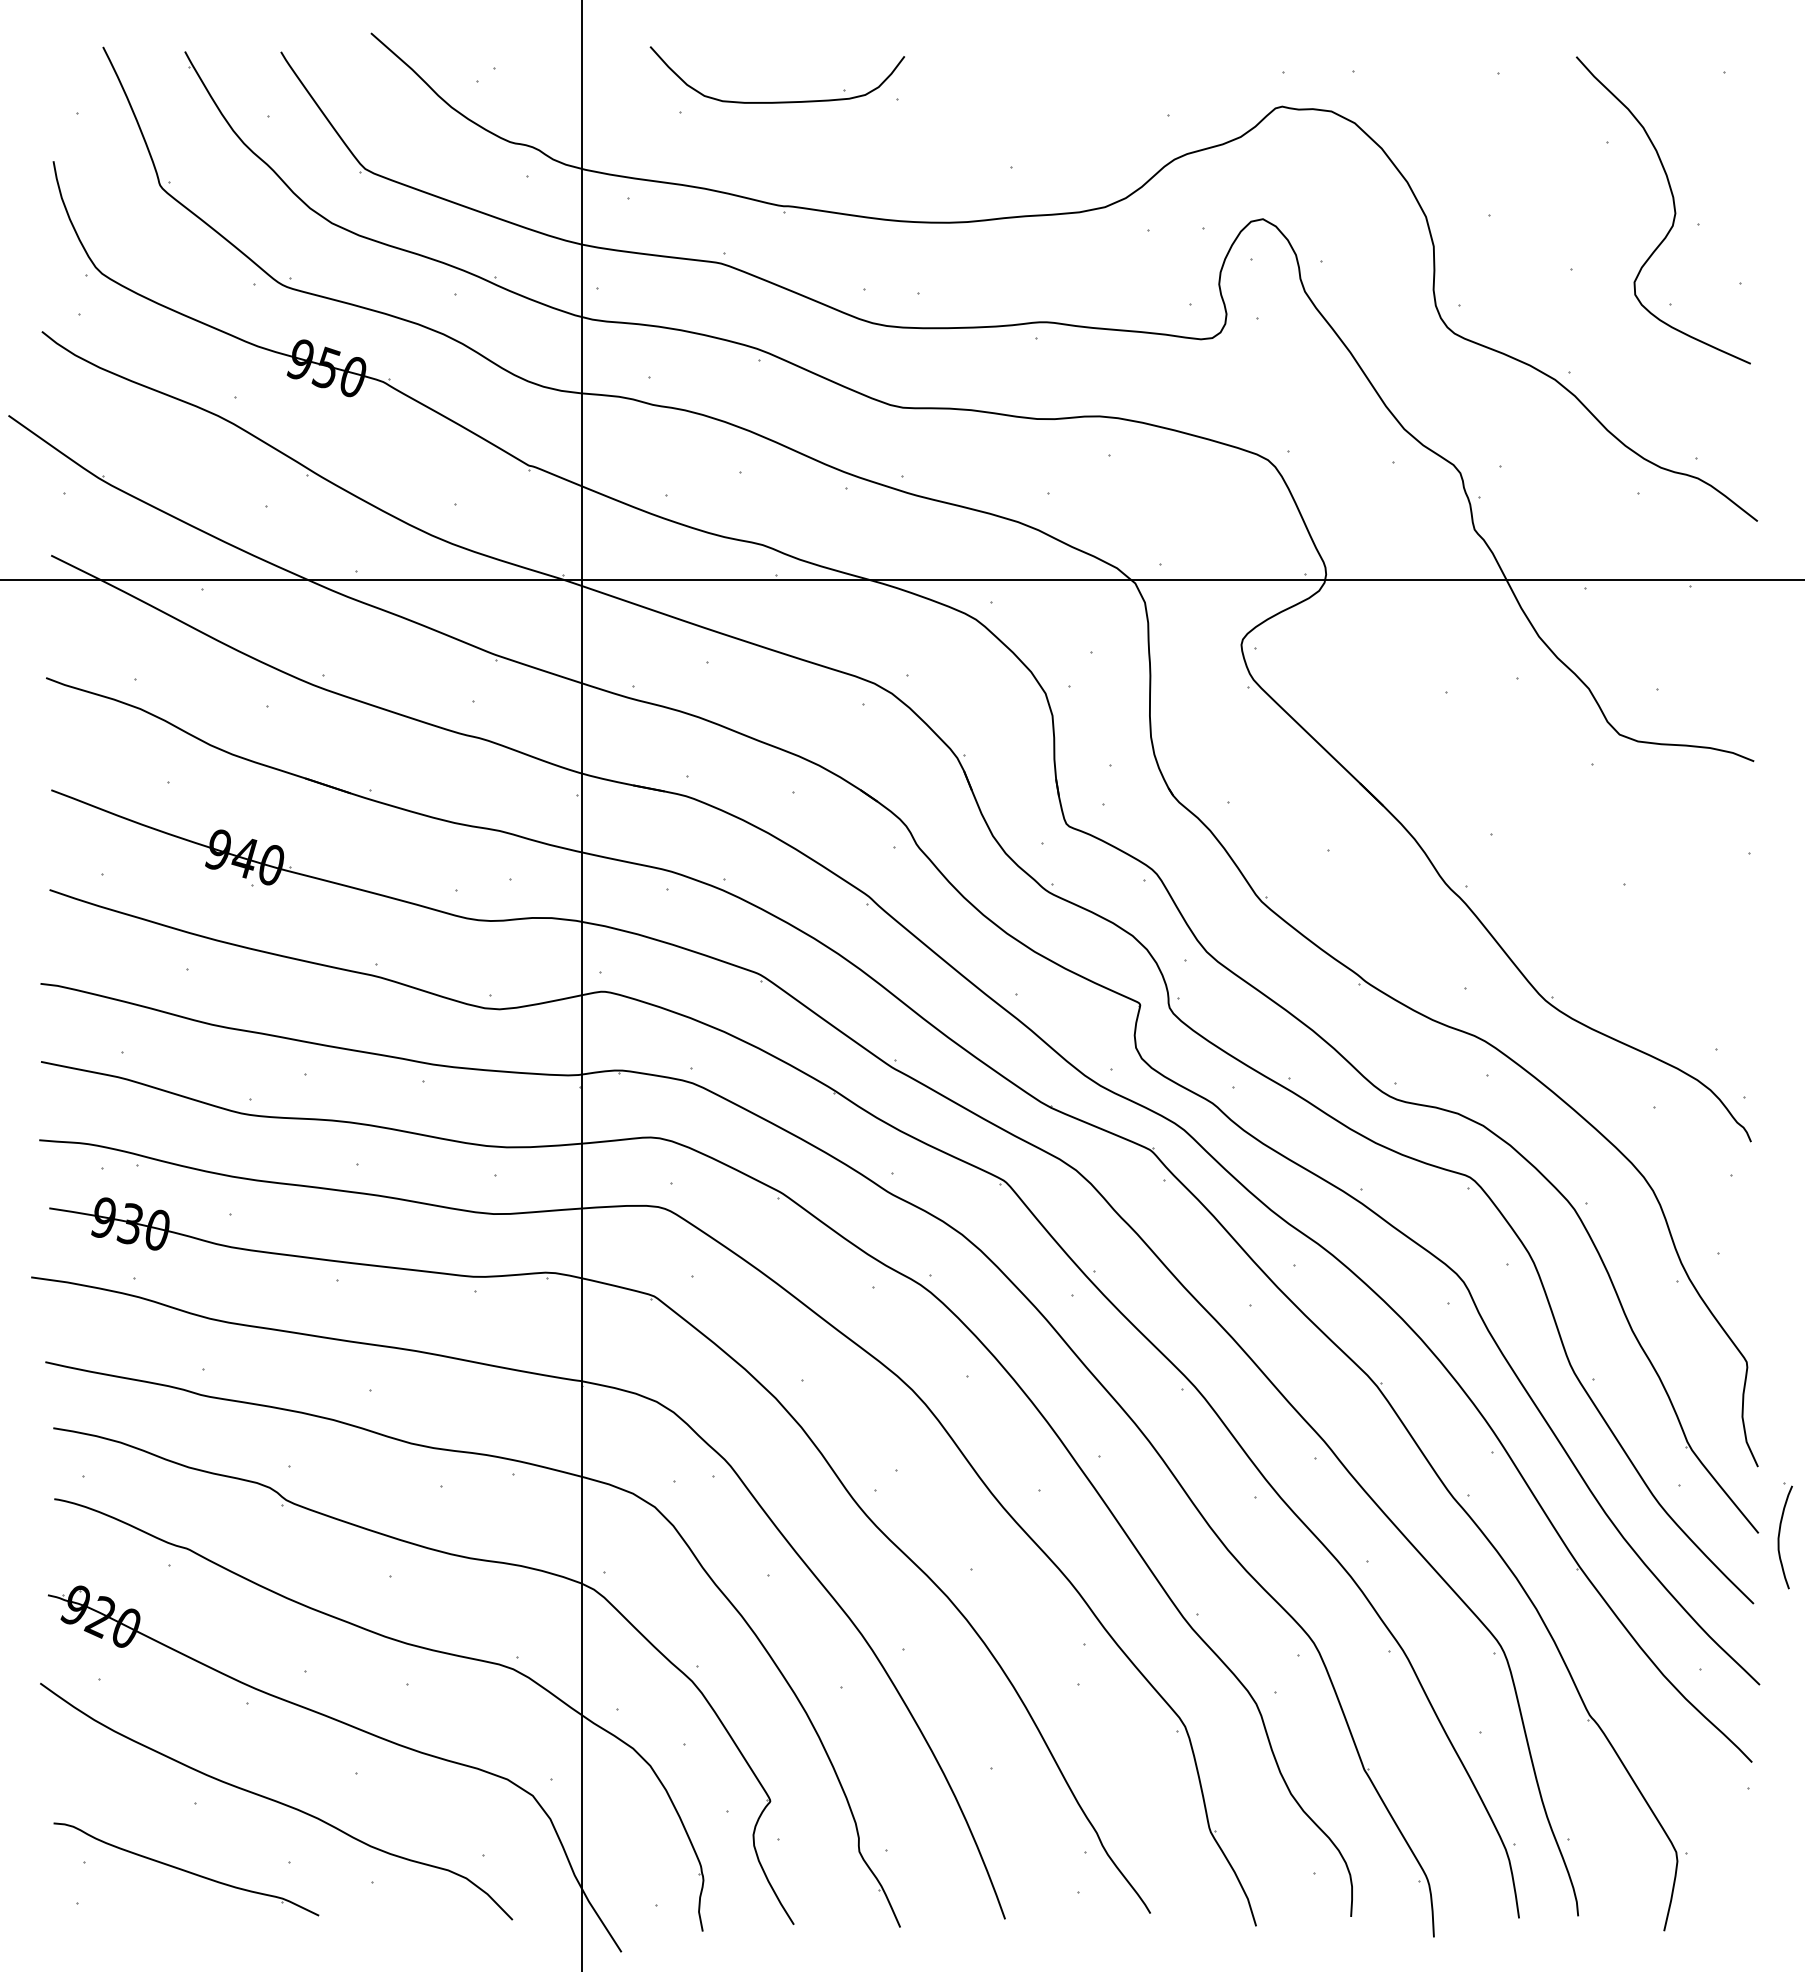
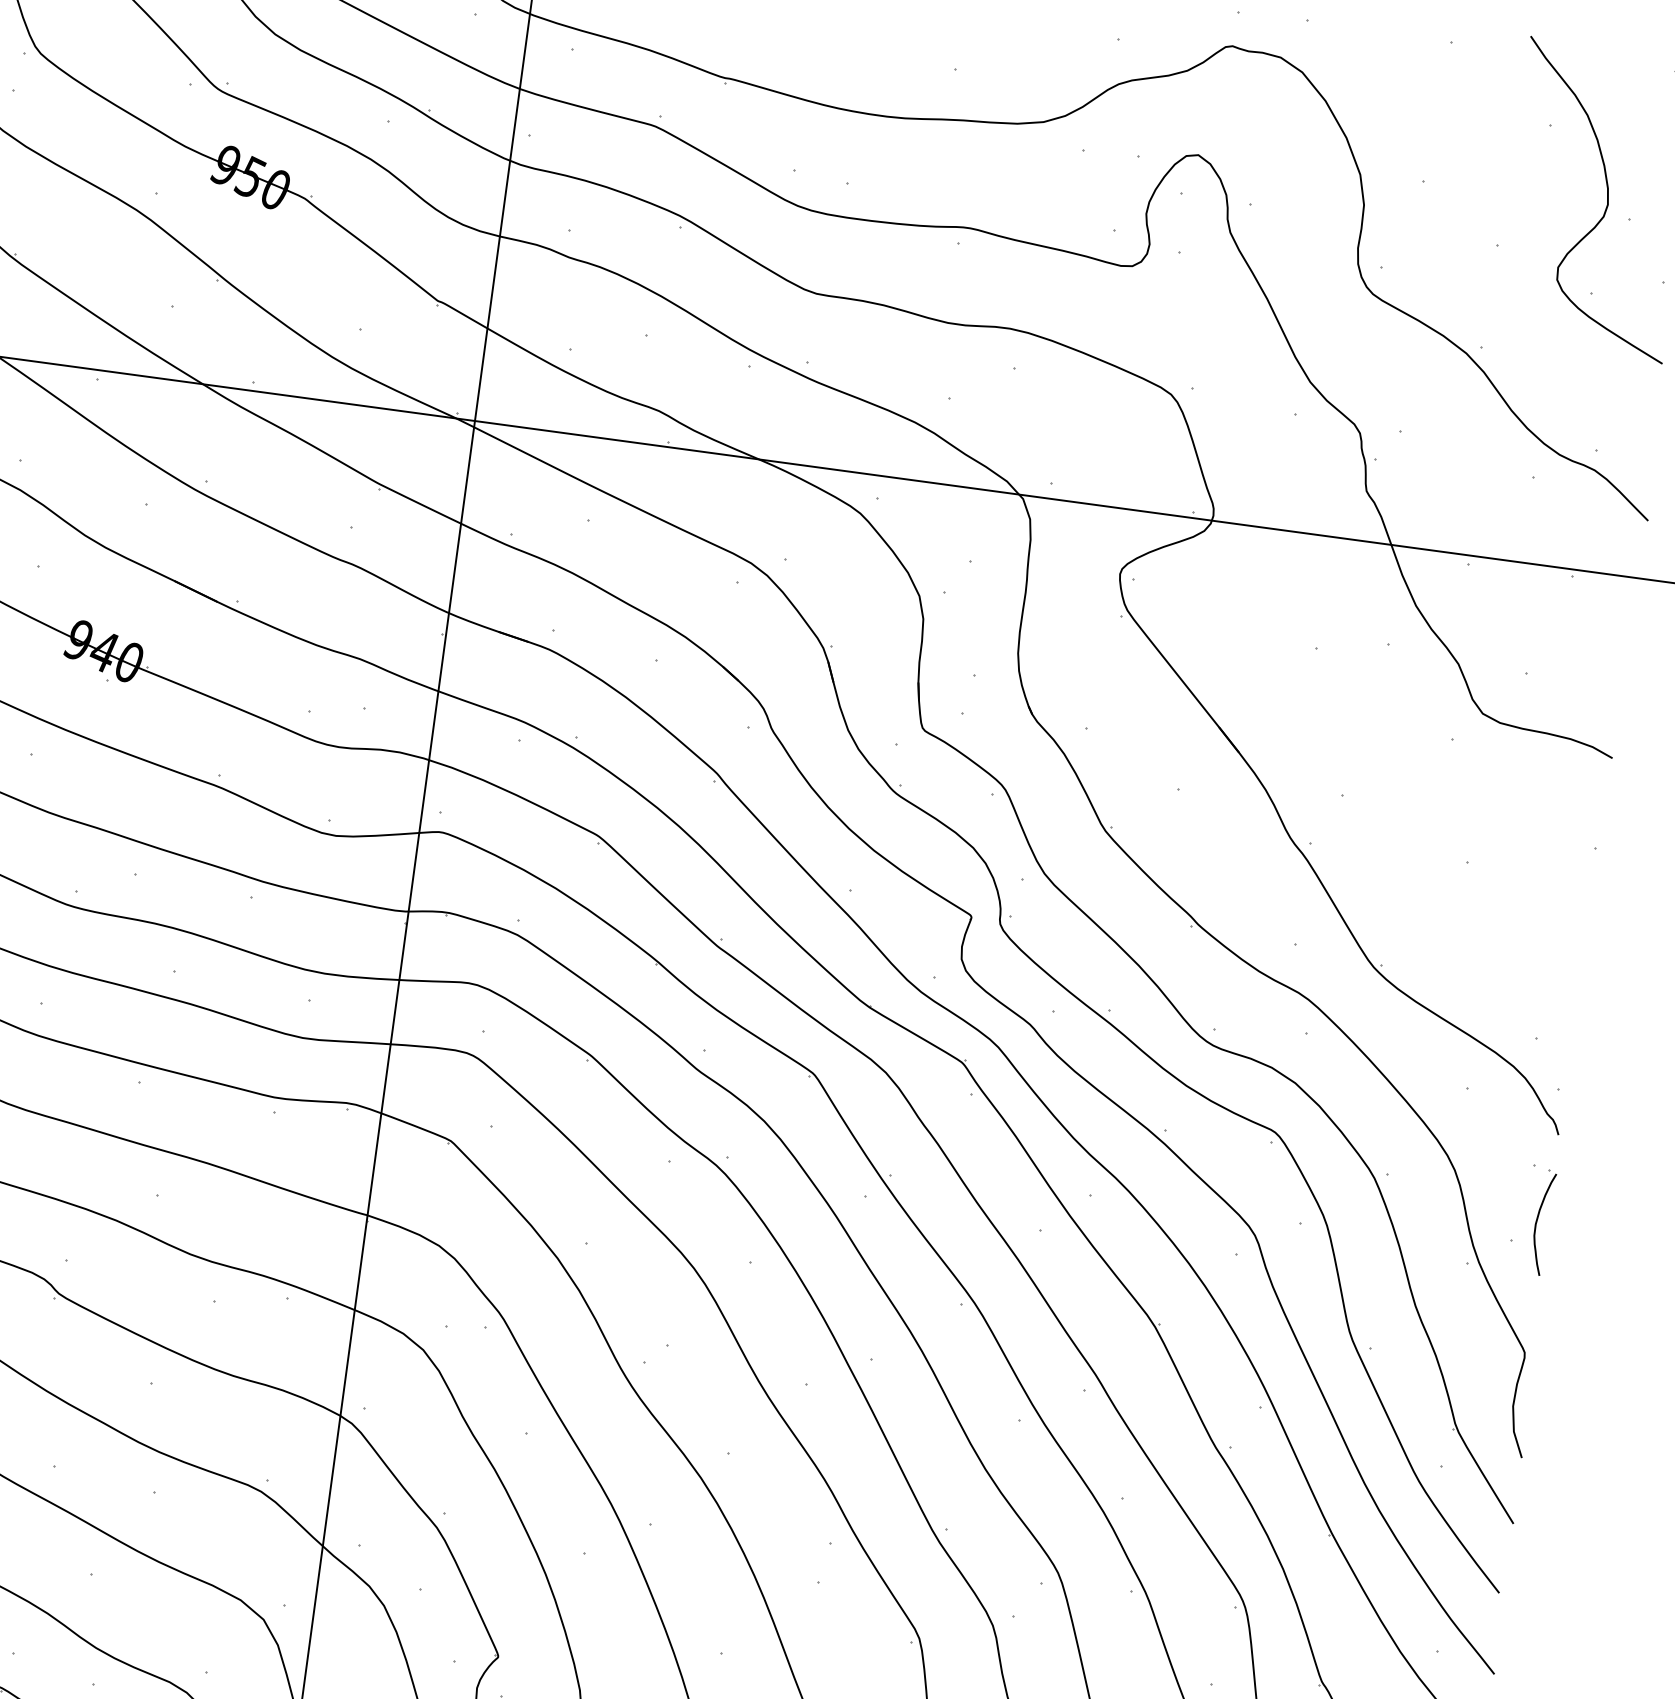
part: (1784, 1535) -> (1542, 1222), moved

